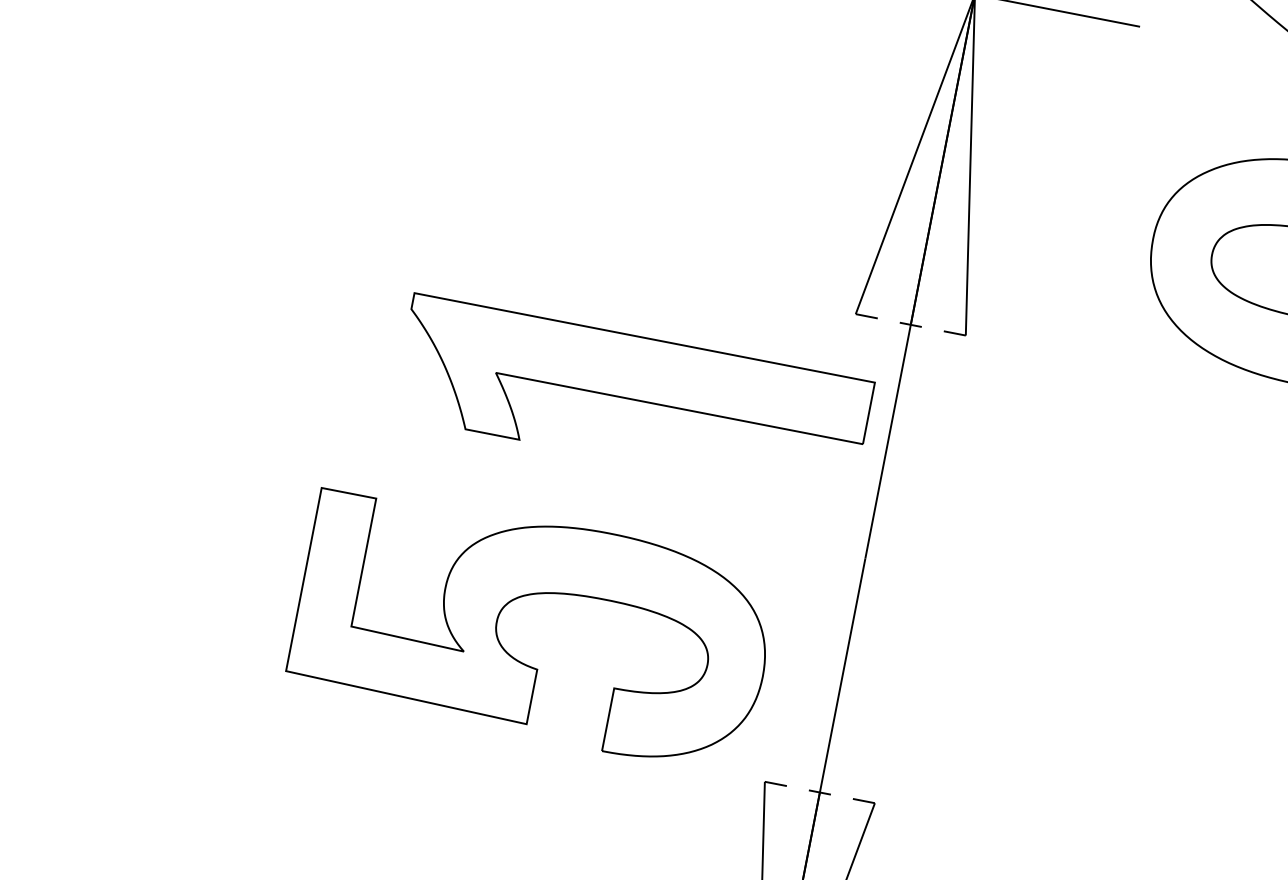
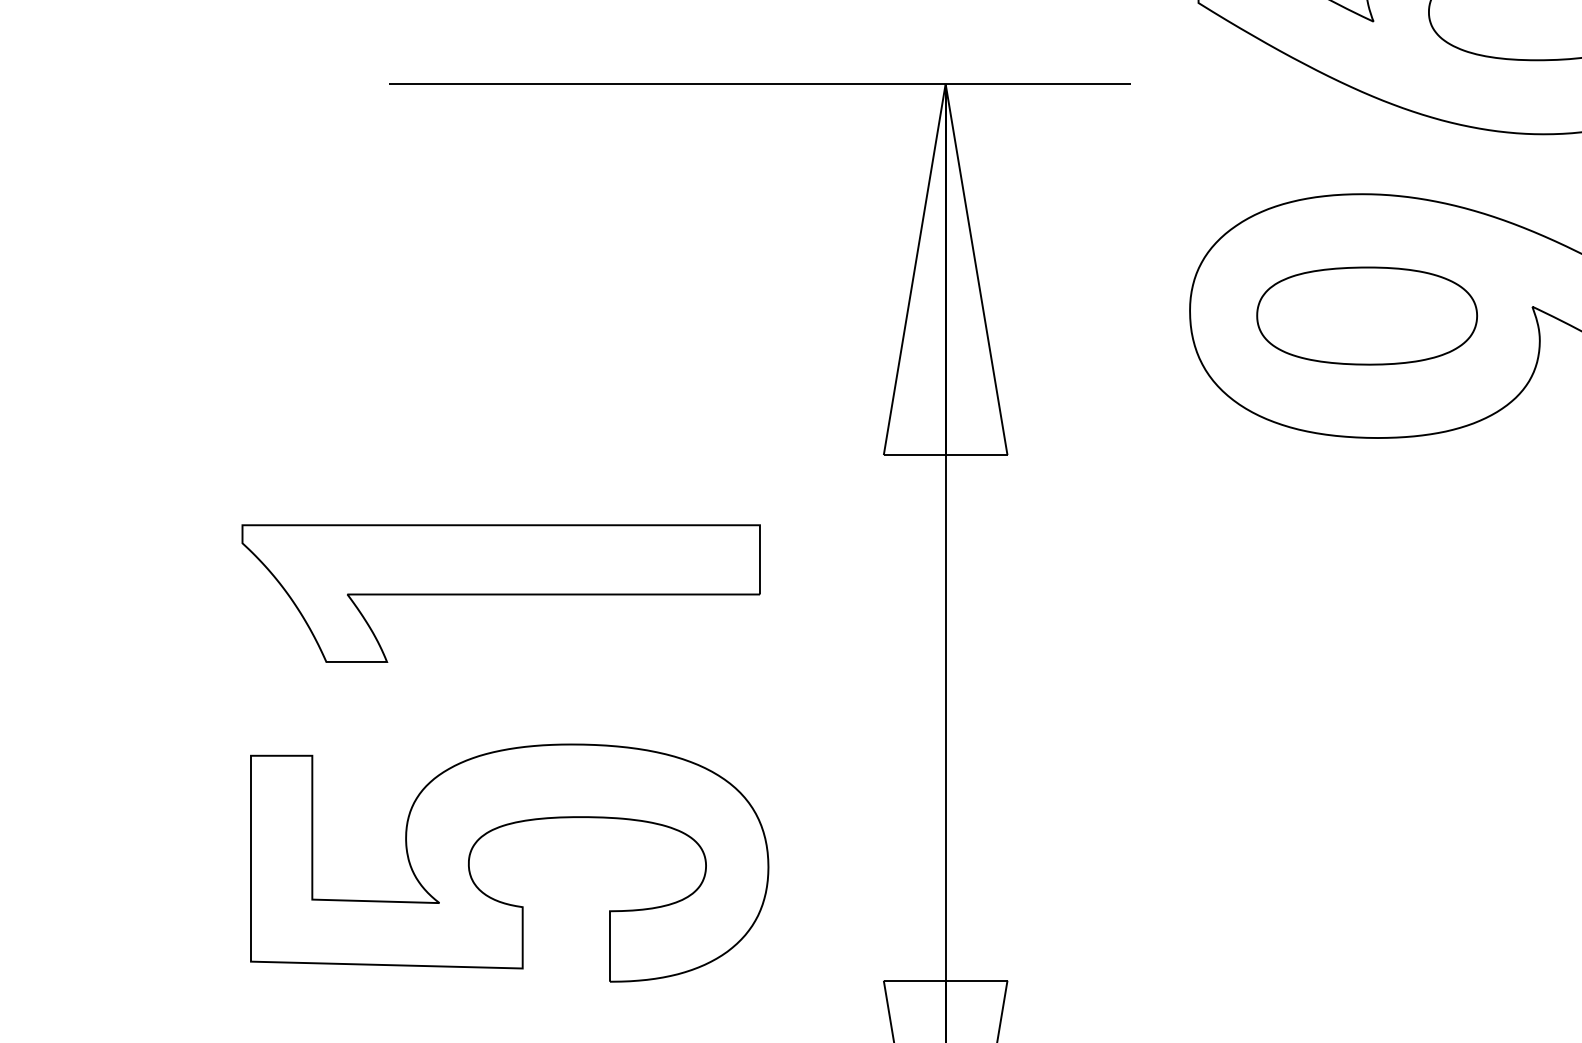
line: (910, 325) -> (945, 455), dashed -> solid
part: (632, 398) -> (500, 593), moved
part: (525, 596) -> (494, 830), moved
line: (819, 792) -> (945, 980), dashed -> solid

